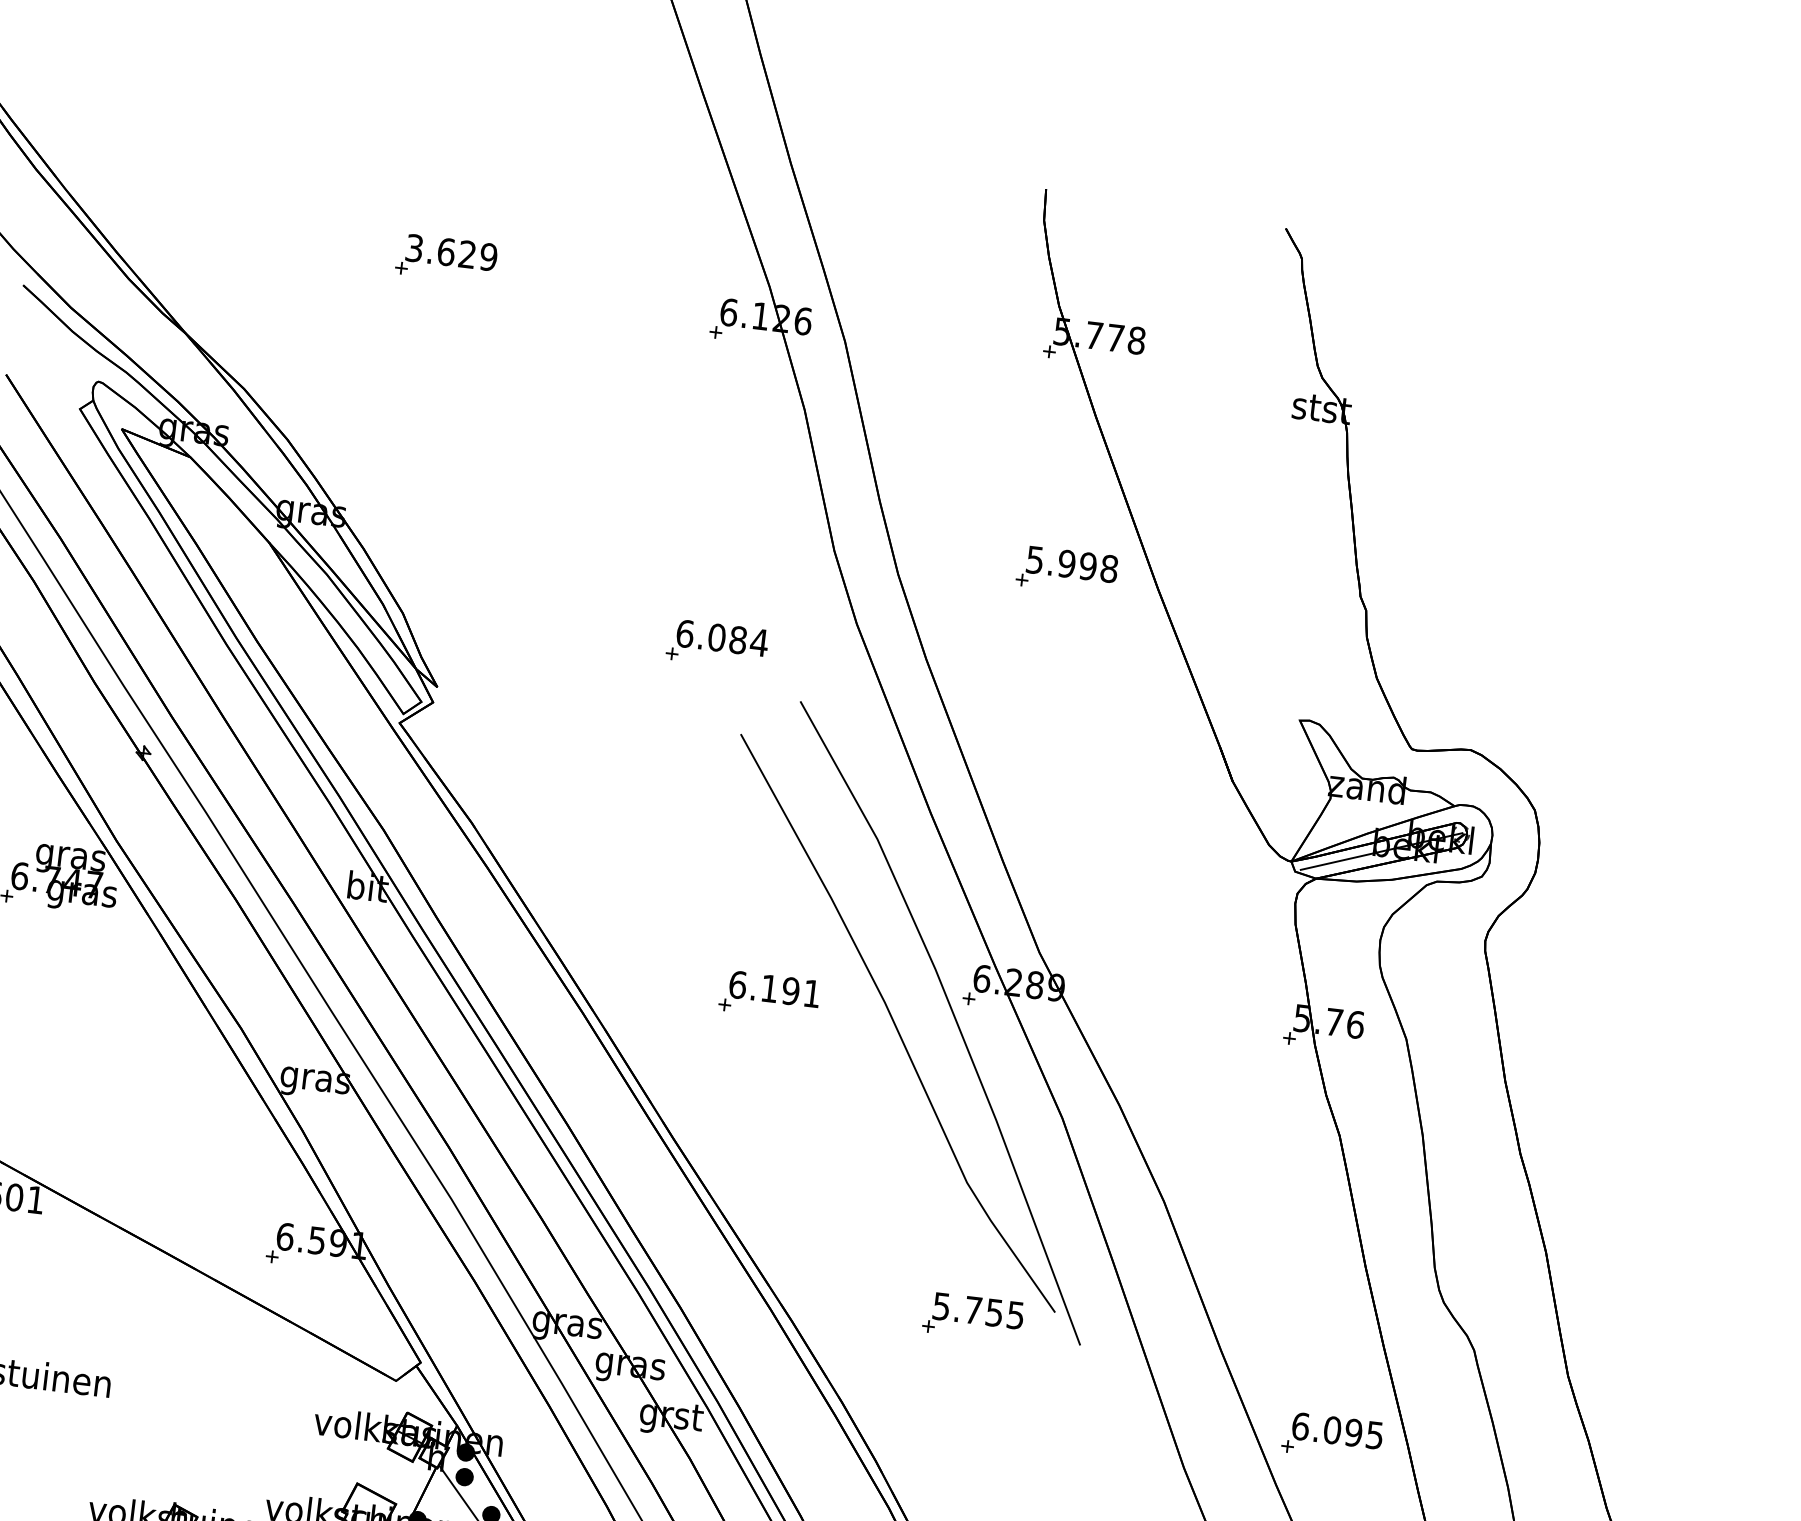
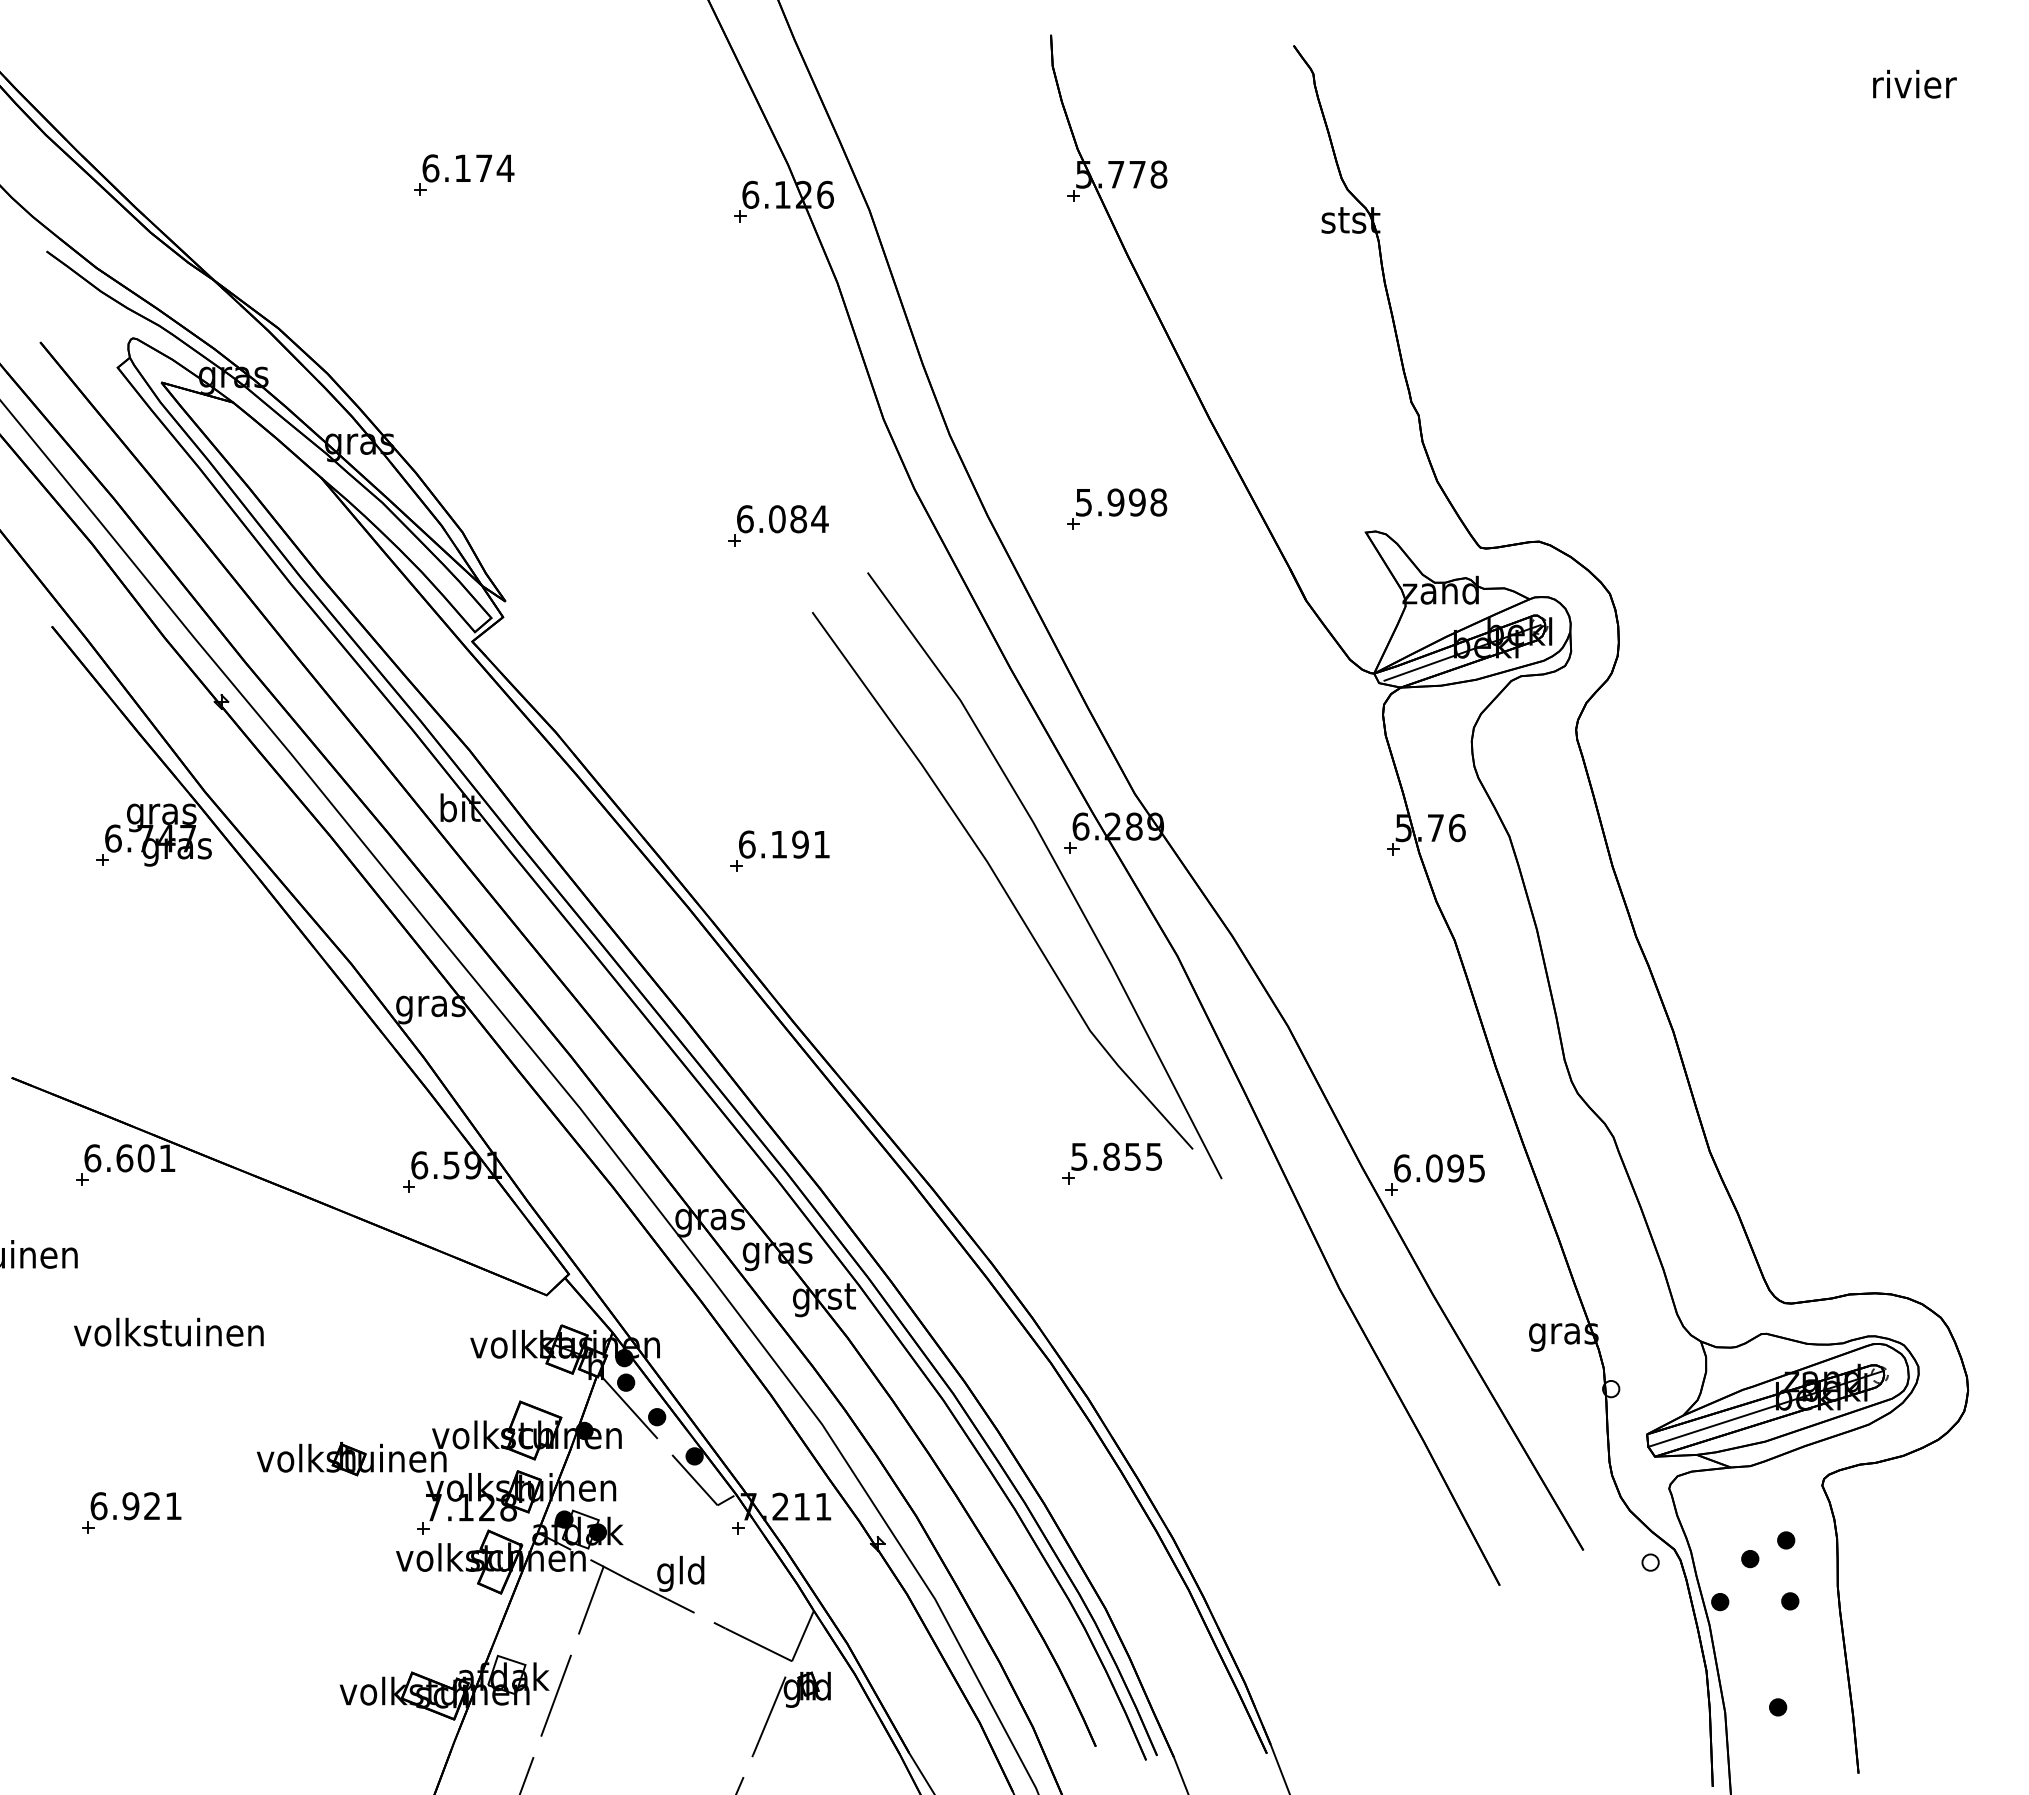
text: (451, 252) -> (468, 168), 3.629 -> 6.174
part: (1067, 569) -> (1117, 508), moved
part: (769, 994) -> (779, 850), moved
text: (973, 1310) -> (1111, 1156), 5.755 -> 5.855
part: (1331, 1436) -> (1434, 1174), moved

